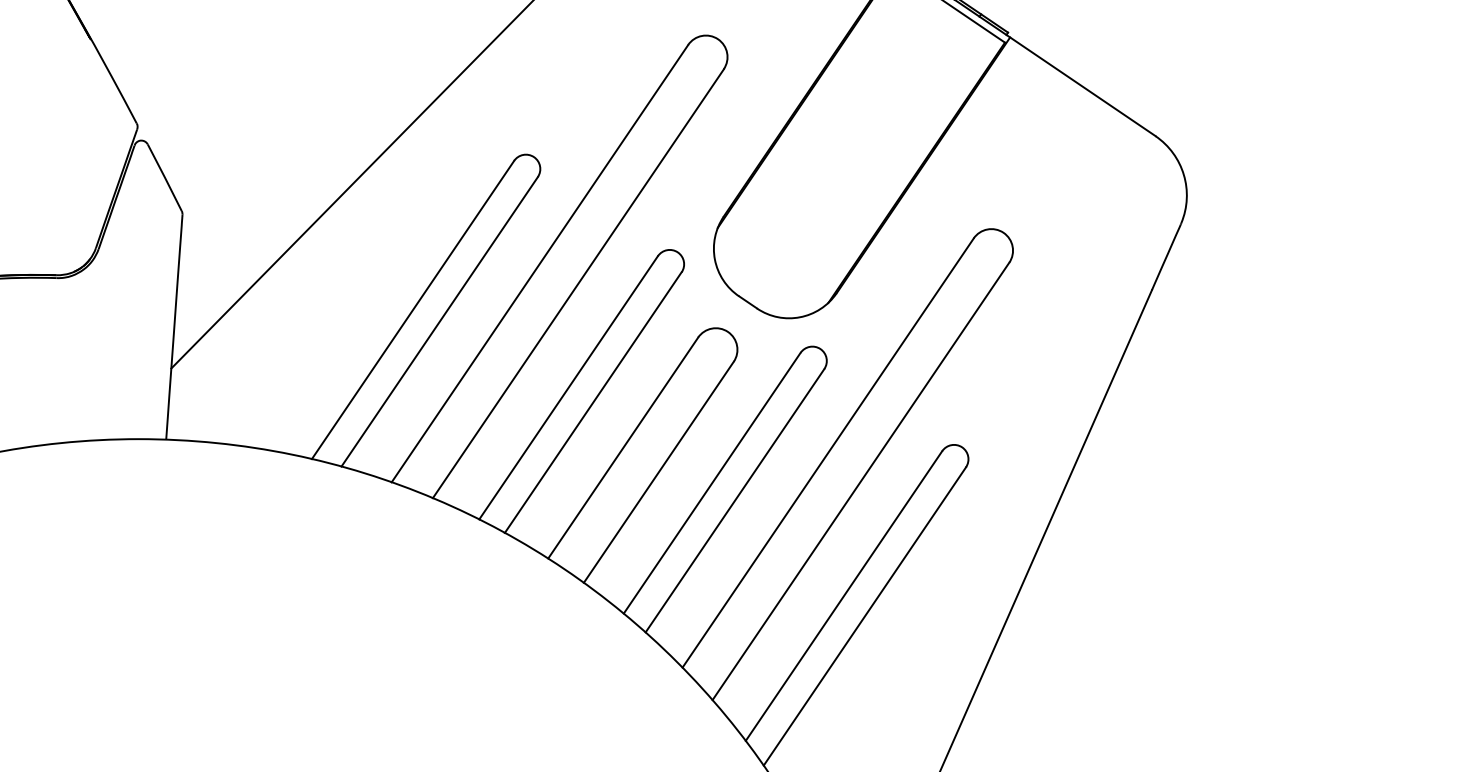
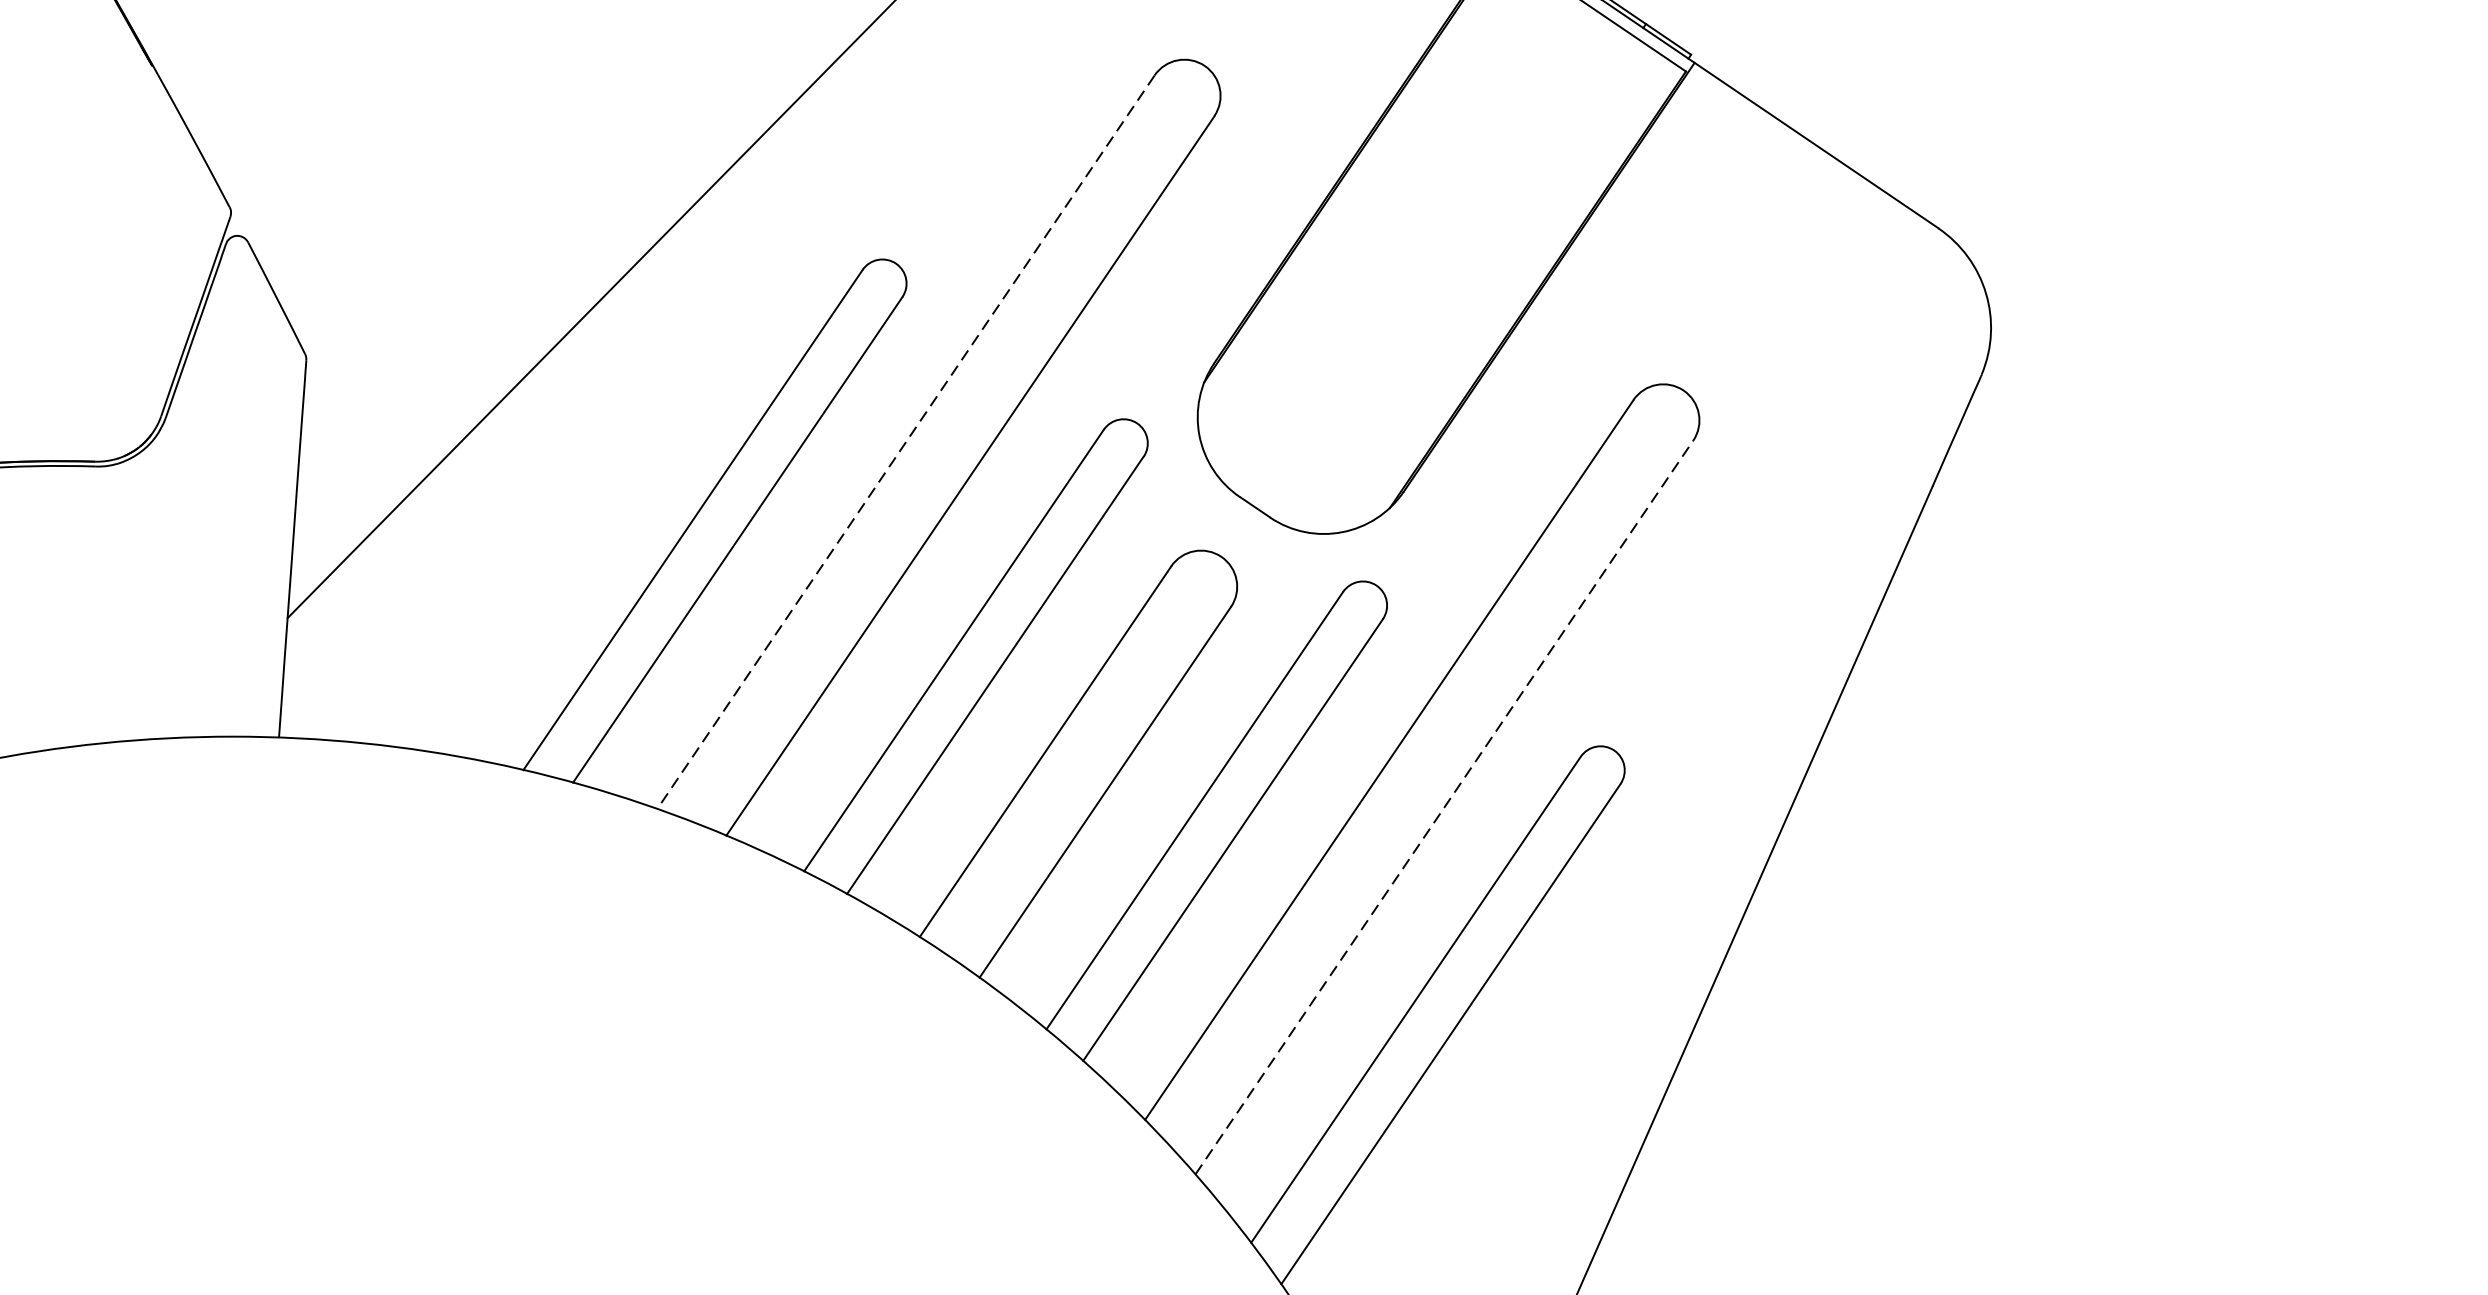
line: (539, 264) -> (905, 443), solid -> dashed
line: (861, 480) -> (1445, 806), solid -> dashed

